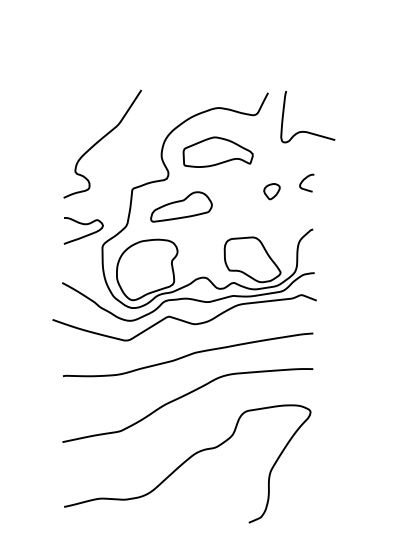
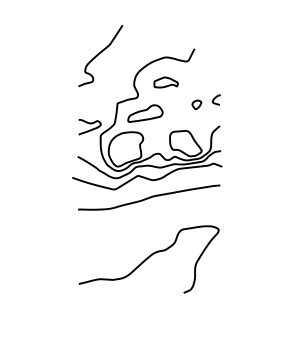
curve: (306, 131) -> (216, 70), removed
curve: (100, 141) -> (99, 54), moved
part: (216, 152) -> (165, 82), size x0.6
curve: (183, 398) -> (146, 222), removed

